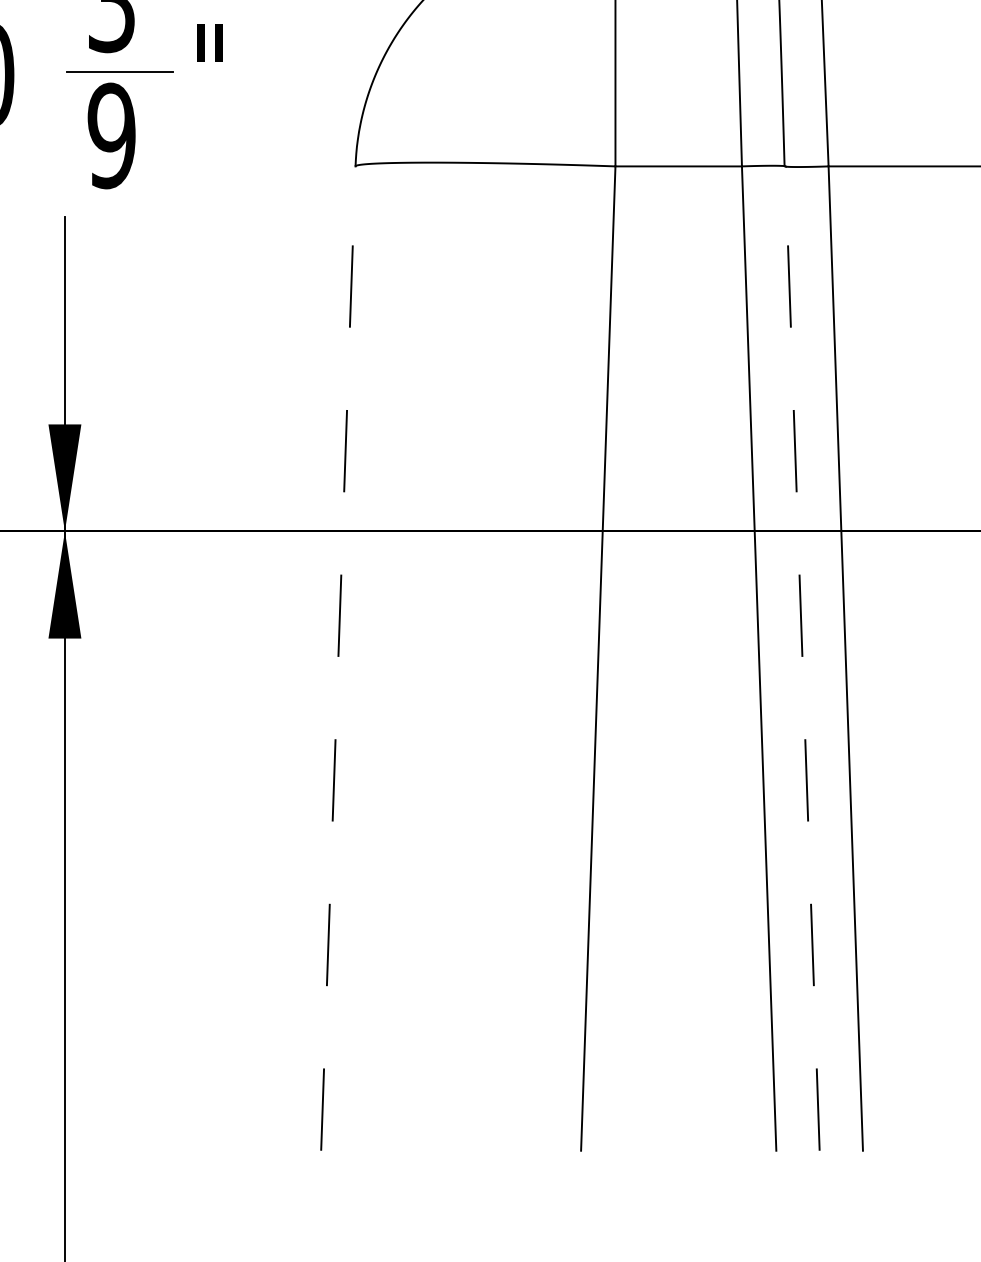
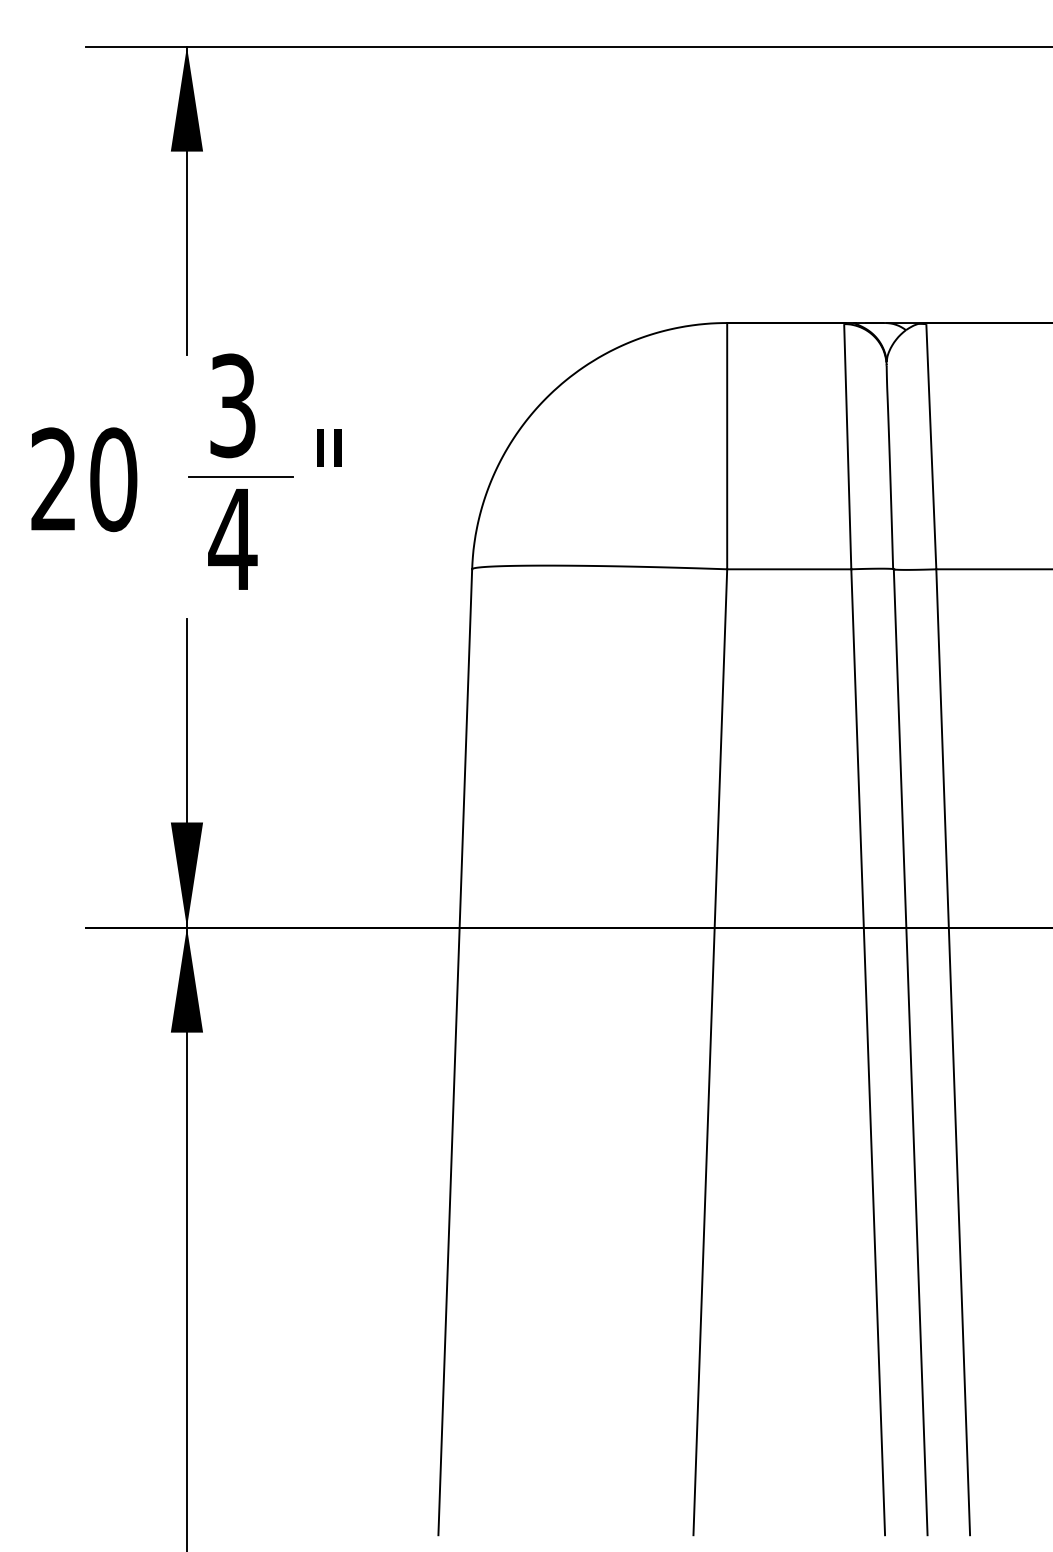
text: (111, 136) -> (232, 539), 9 -> 4
line: (338, 657) -> (455, 1051), dashed -> solid
line: (802, 657) -> (910, 1051), dashed -> solid

